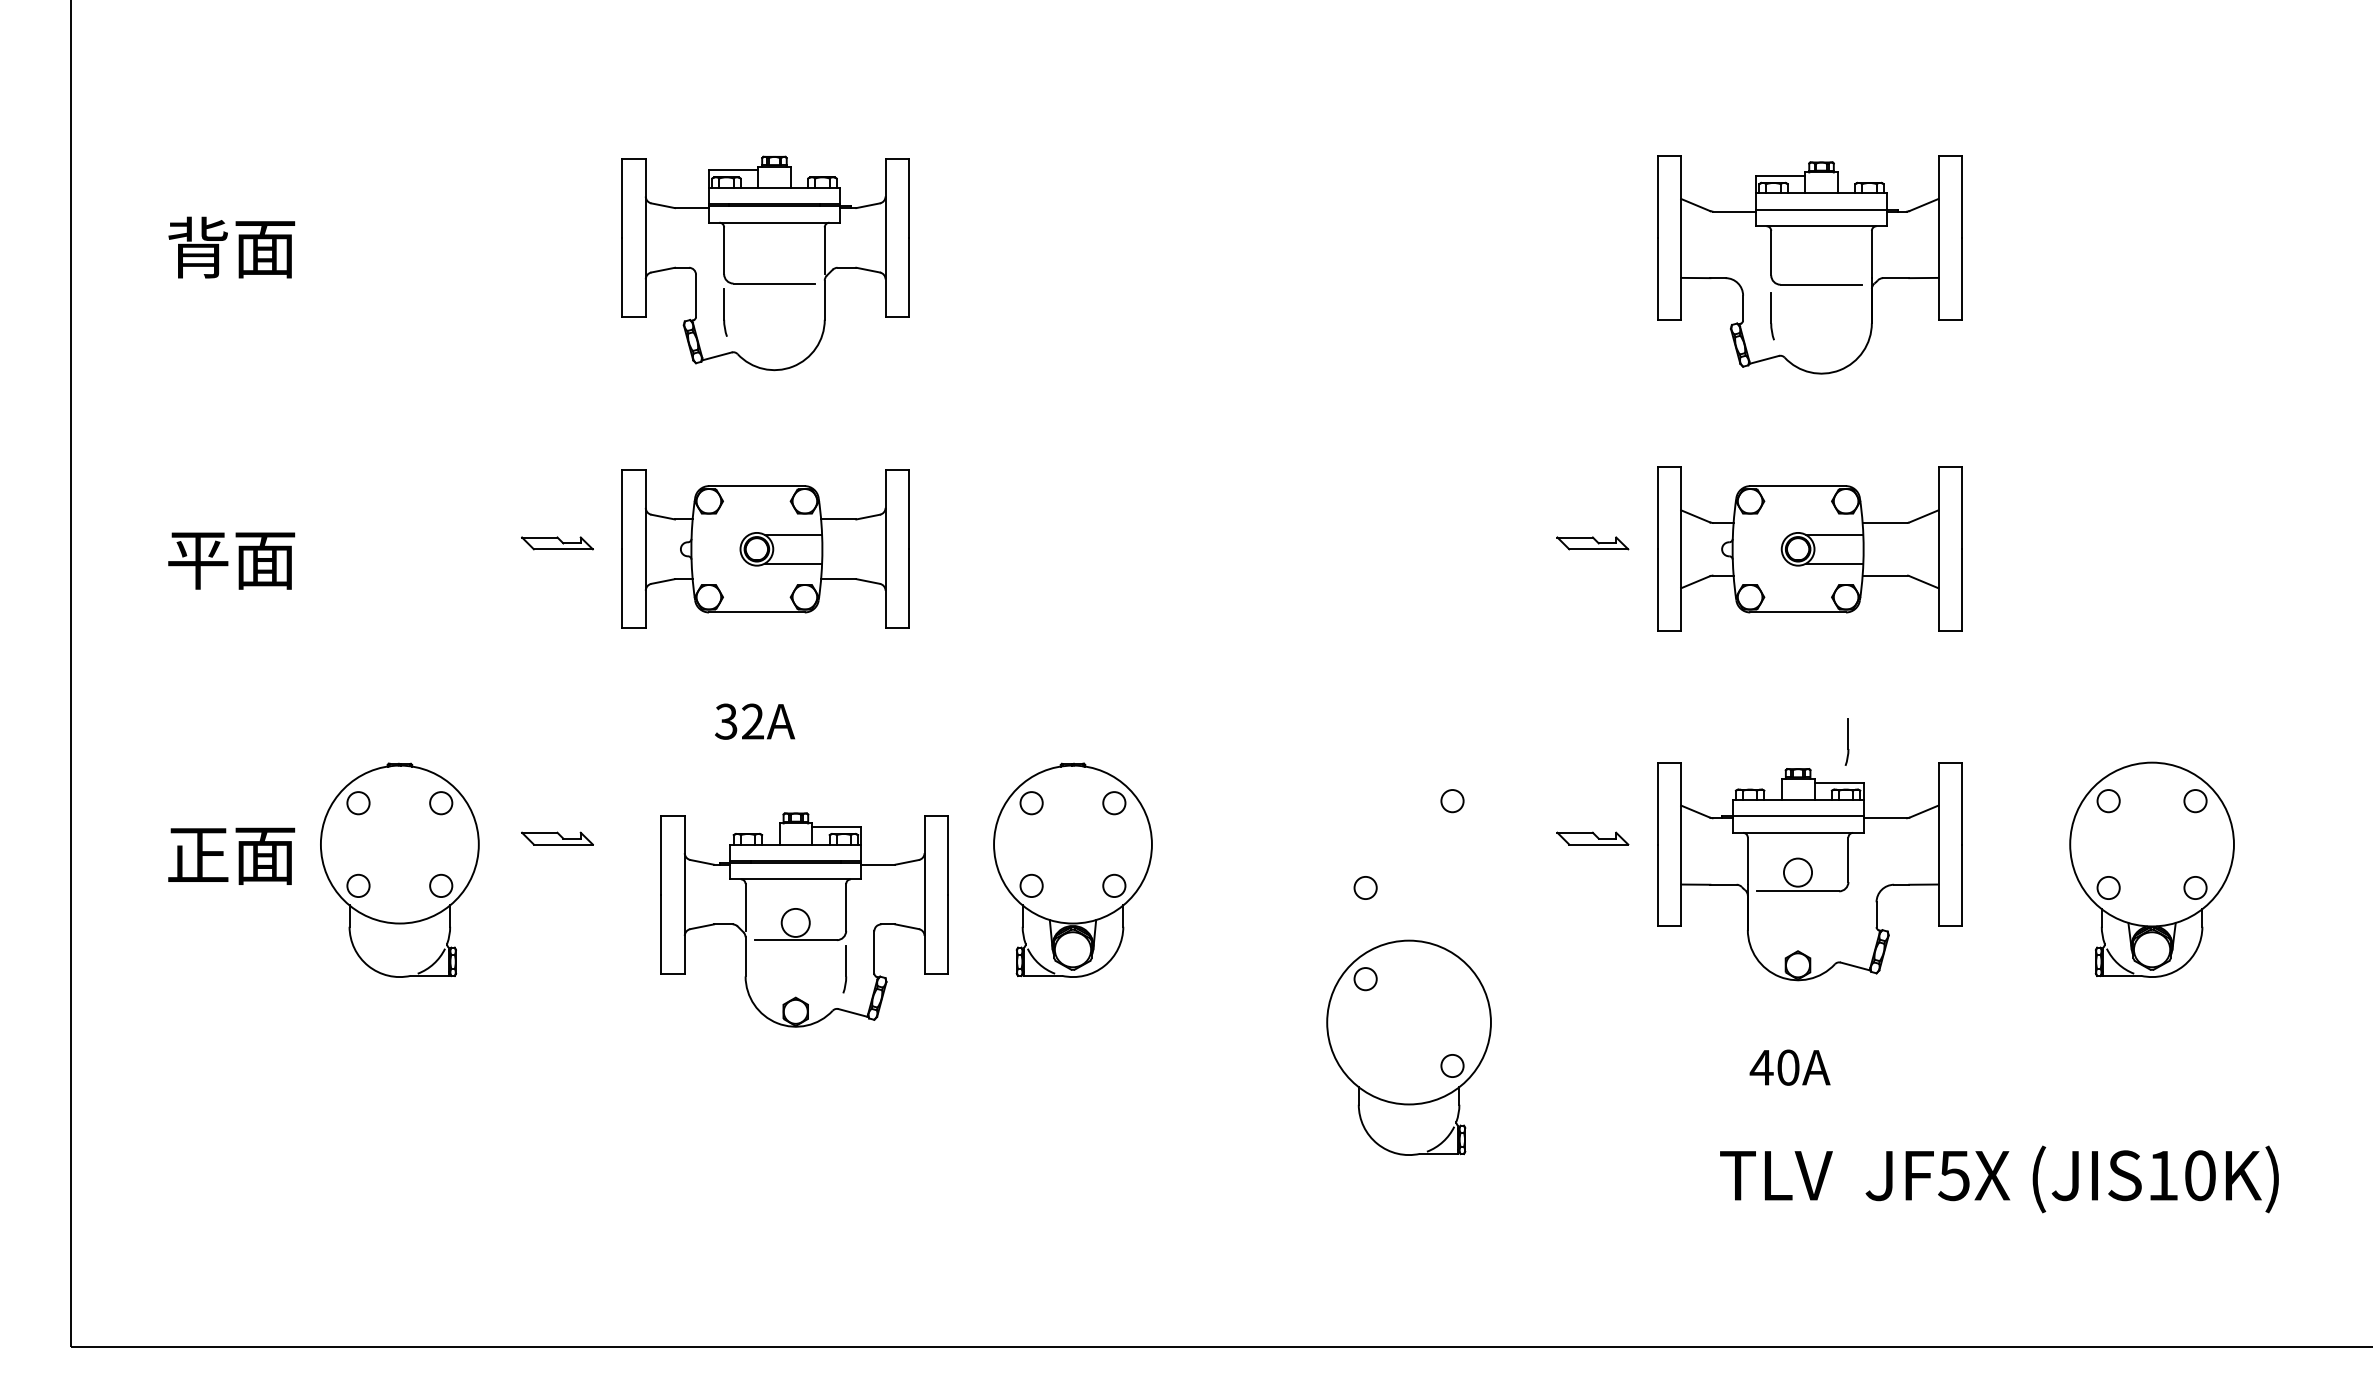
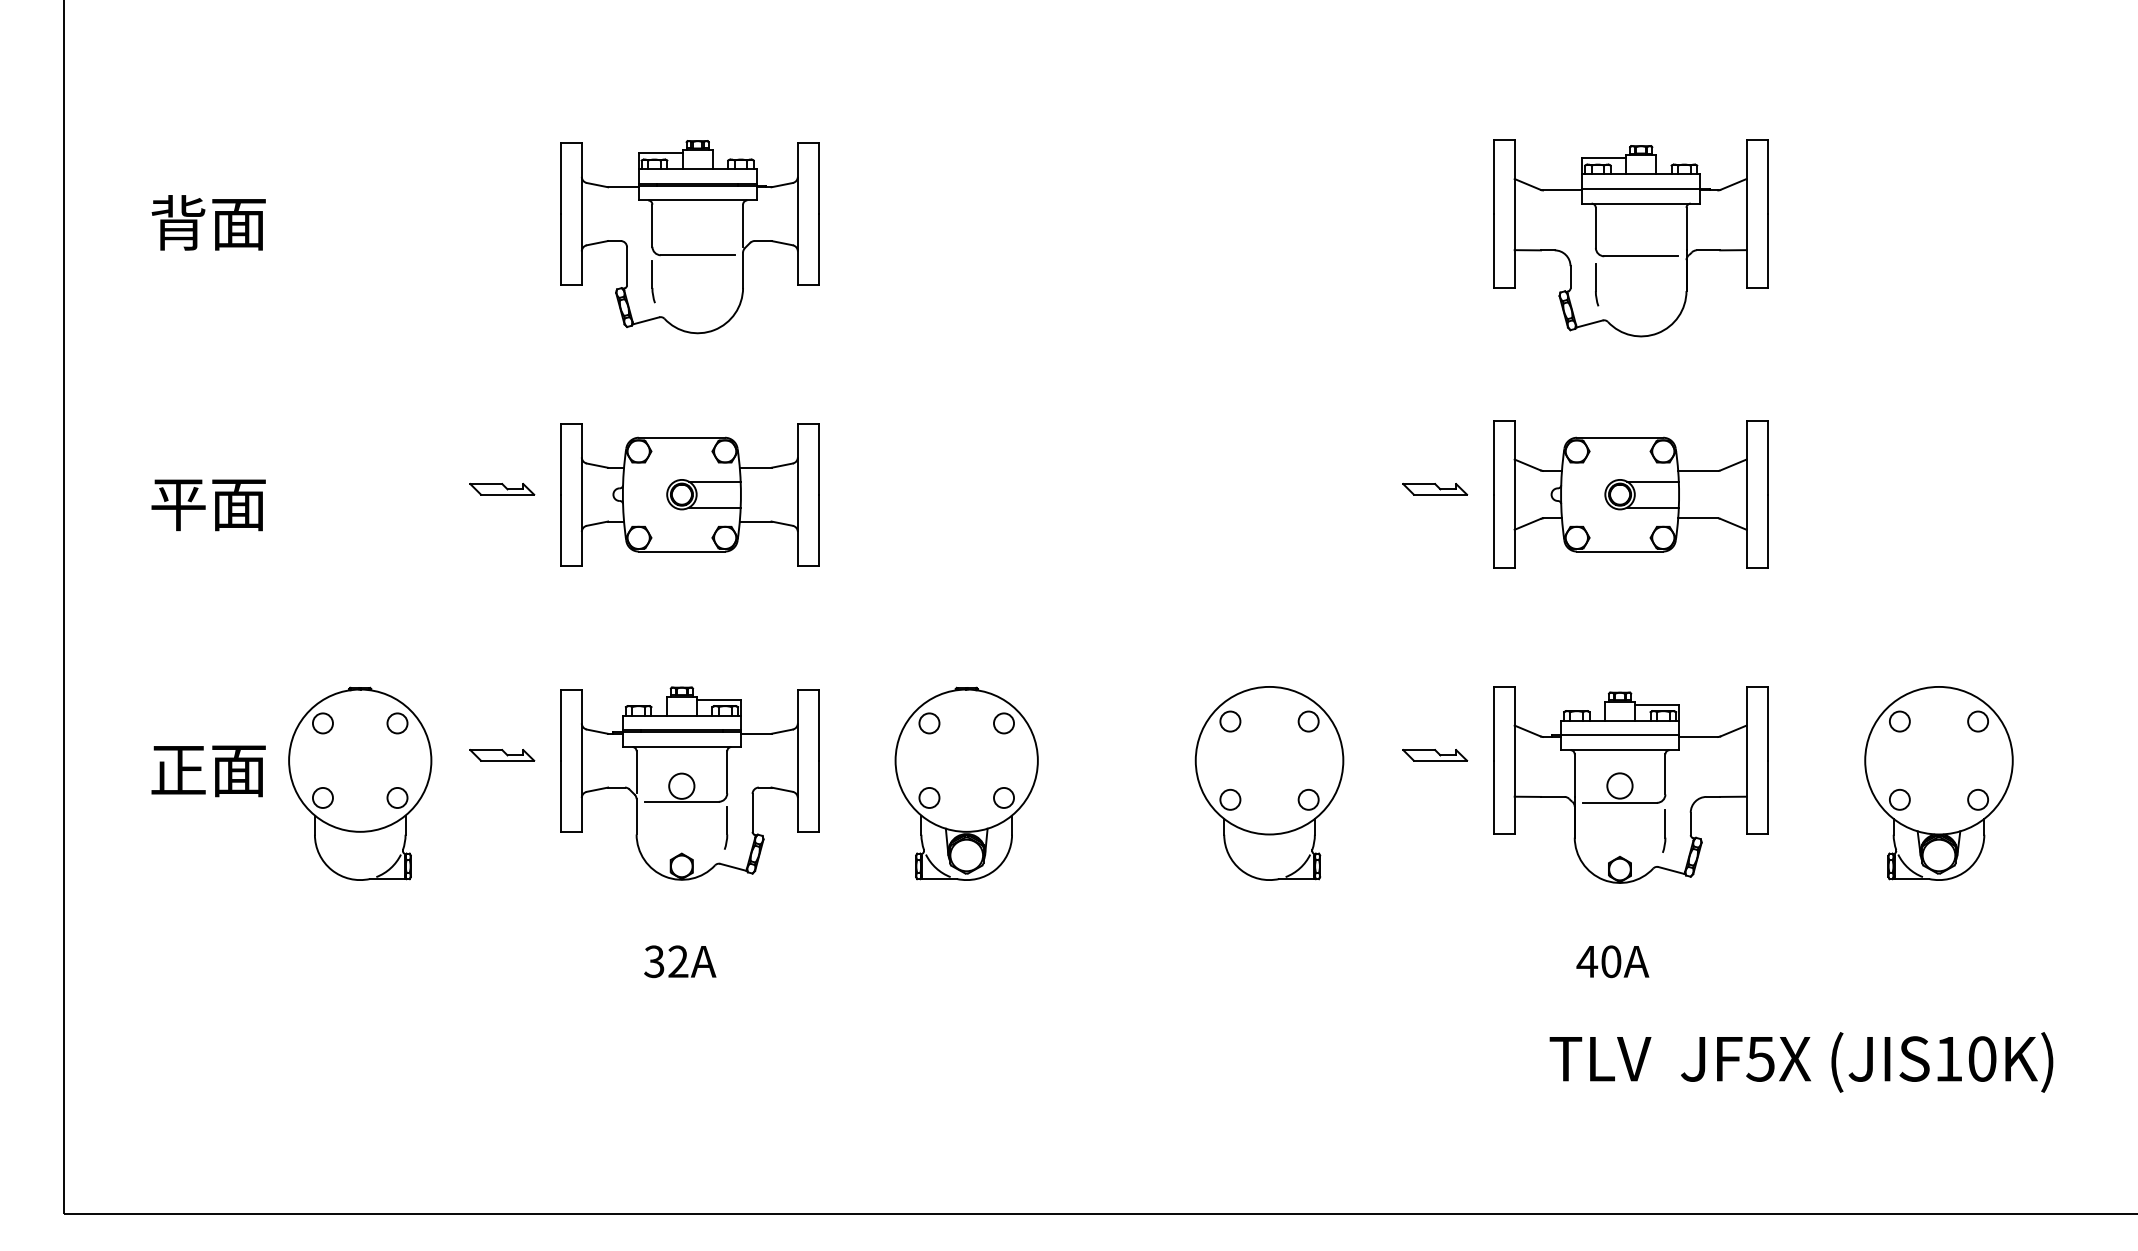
text: (754, 721) -> (679, 961), moved
part: (1846, 741) -> (1663, 830), moved
part: (804, 919) -> (689, 783), moved
part: (1408, 1047) -> (1269, 783), moved

